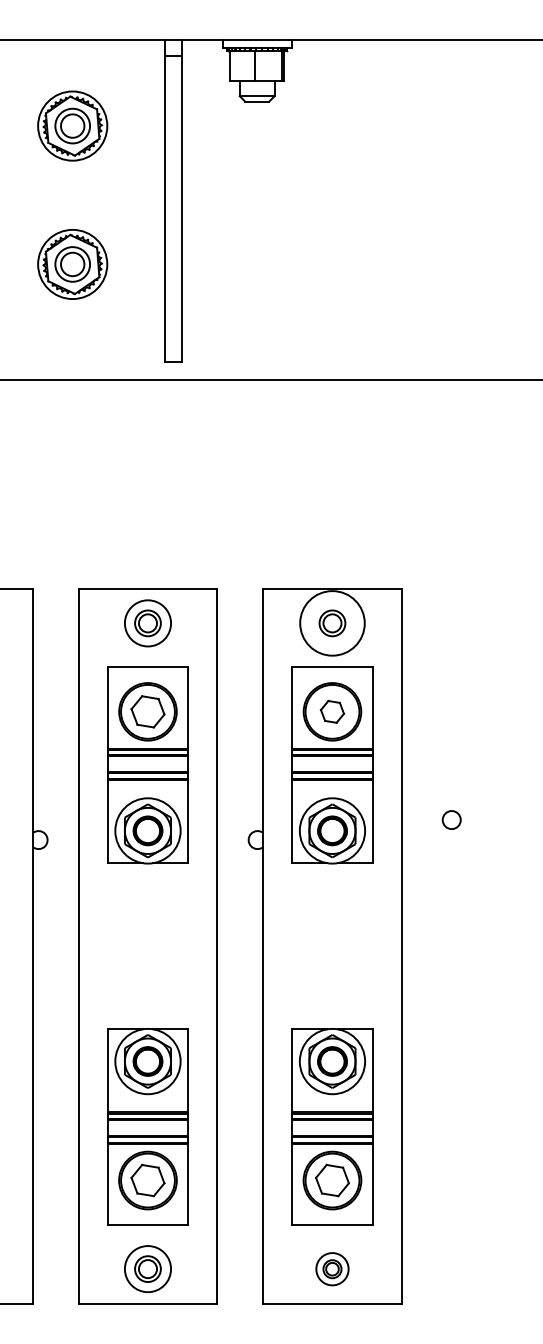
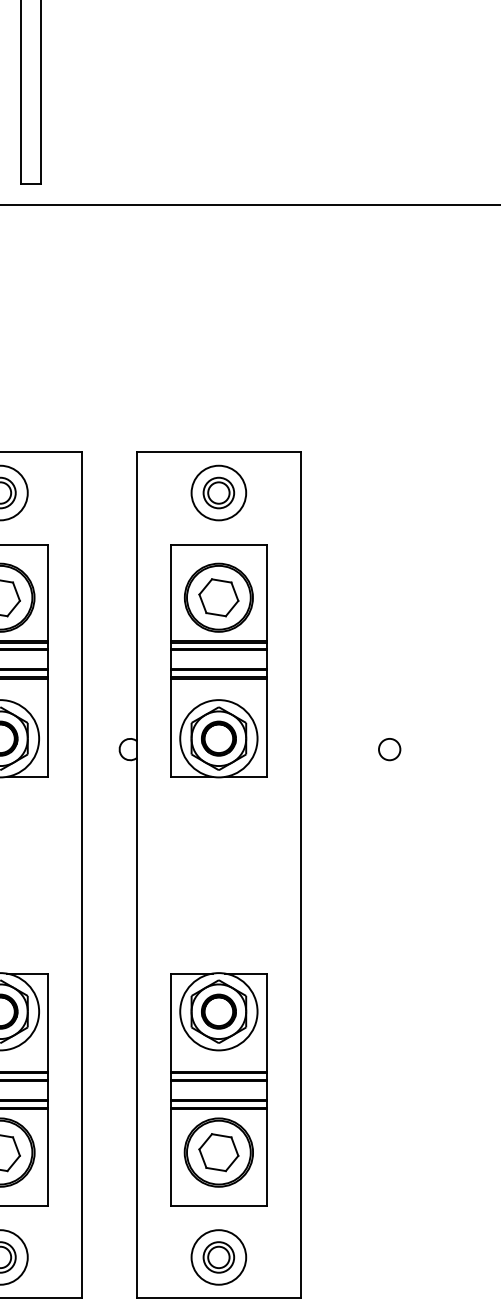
circle: (332, 623) -> (218, 493), size x0.71
part: (332, 711) -> (218, 597), size x1.43
circle: (451, 819) -> (389, 748), moved
part: (332, 1269) -> (218, 1257), size x1.43

